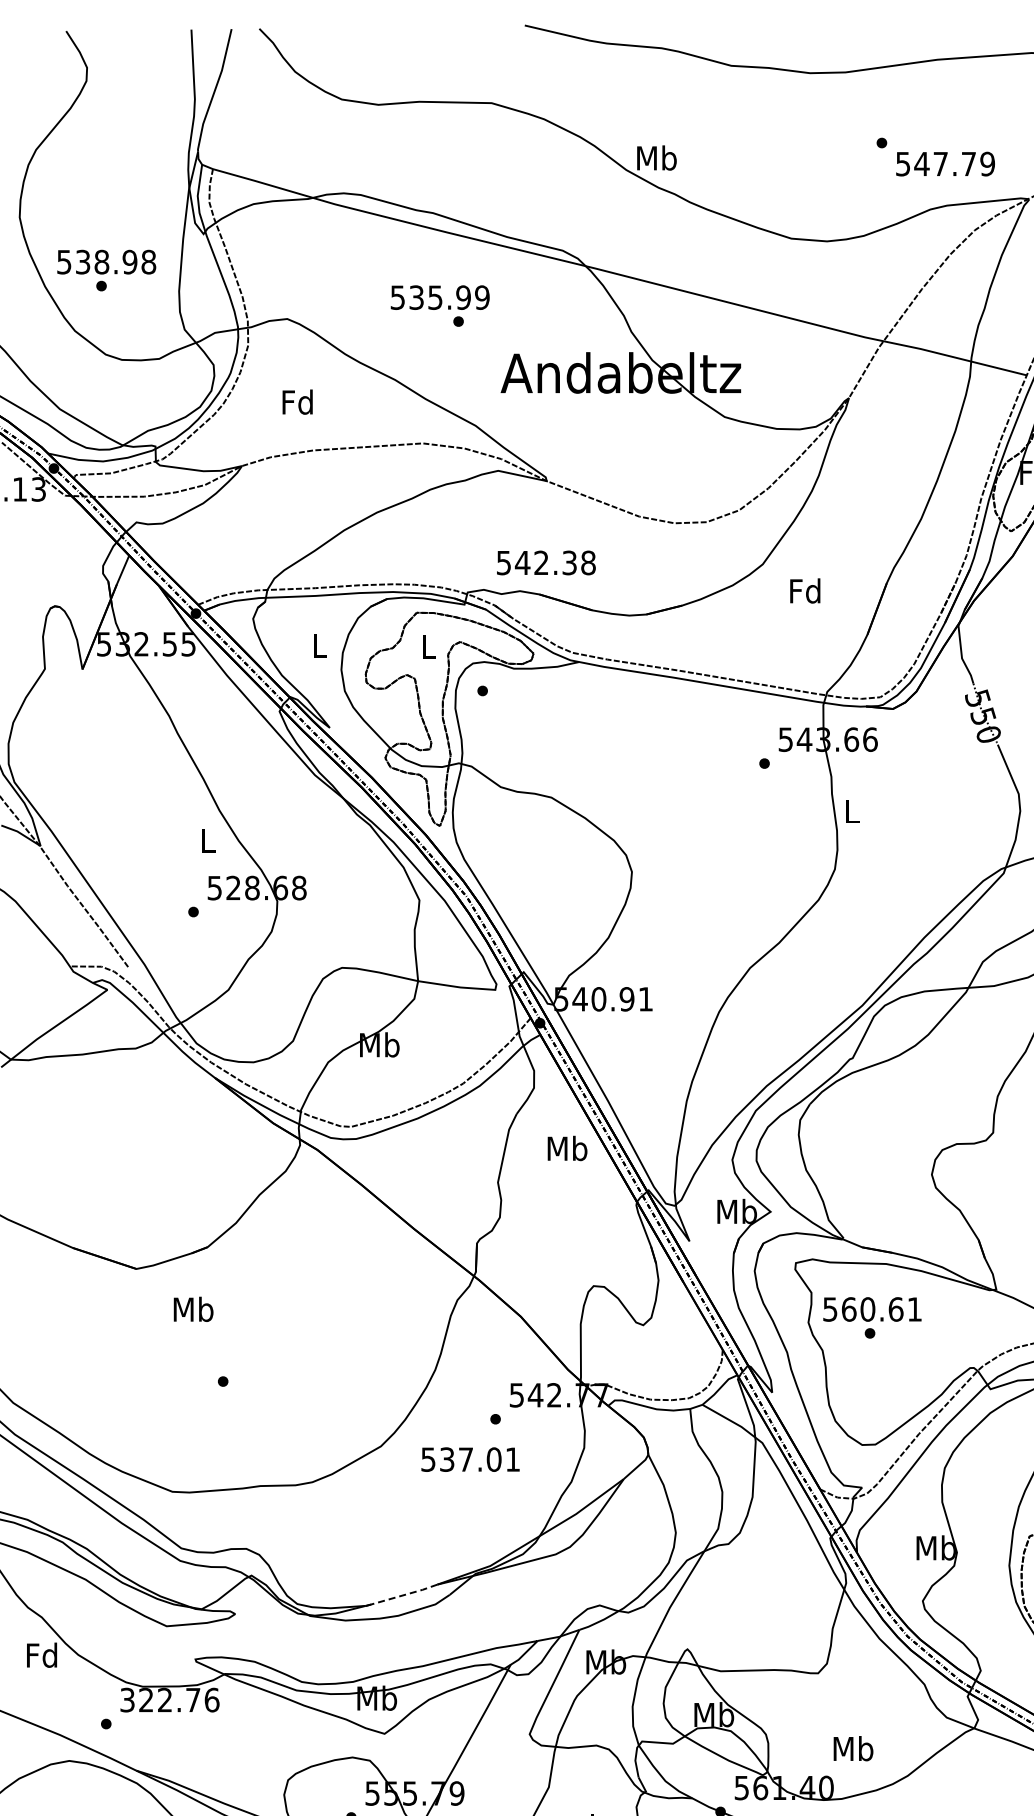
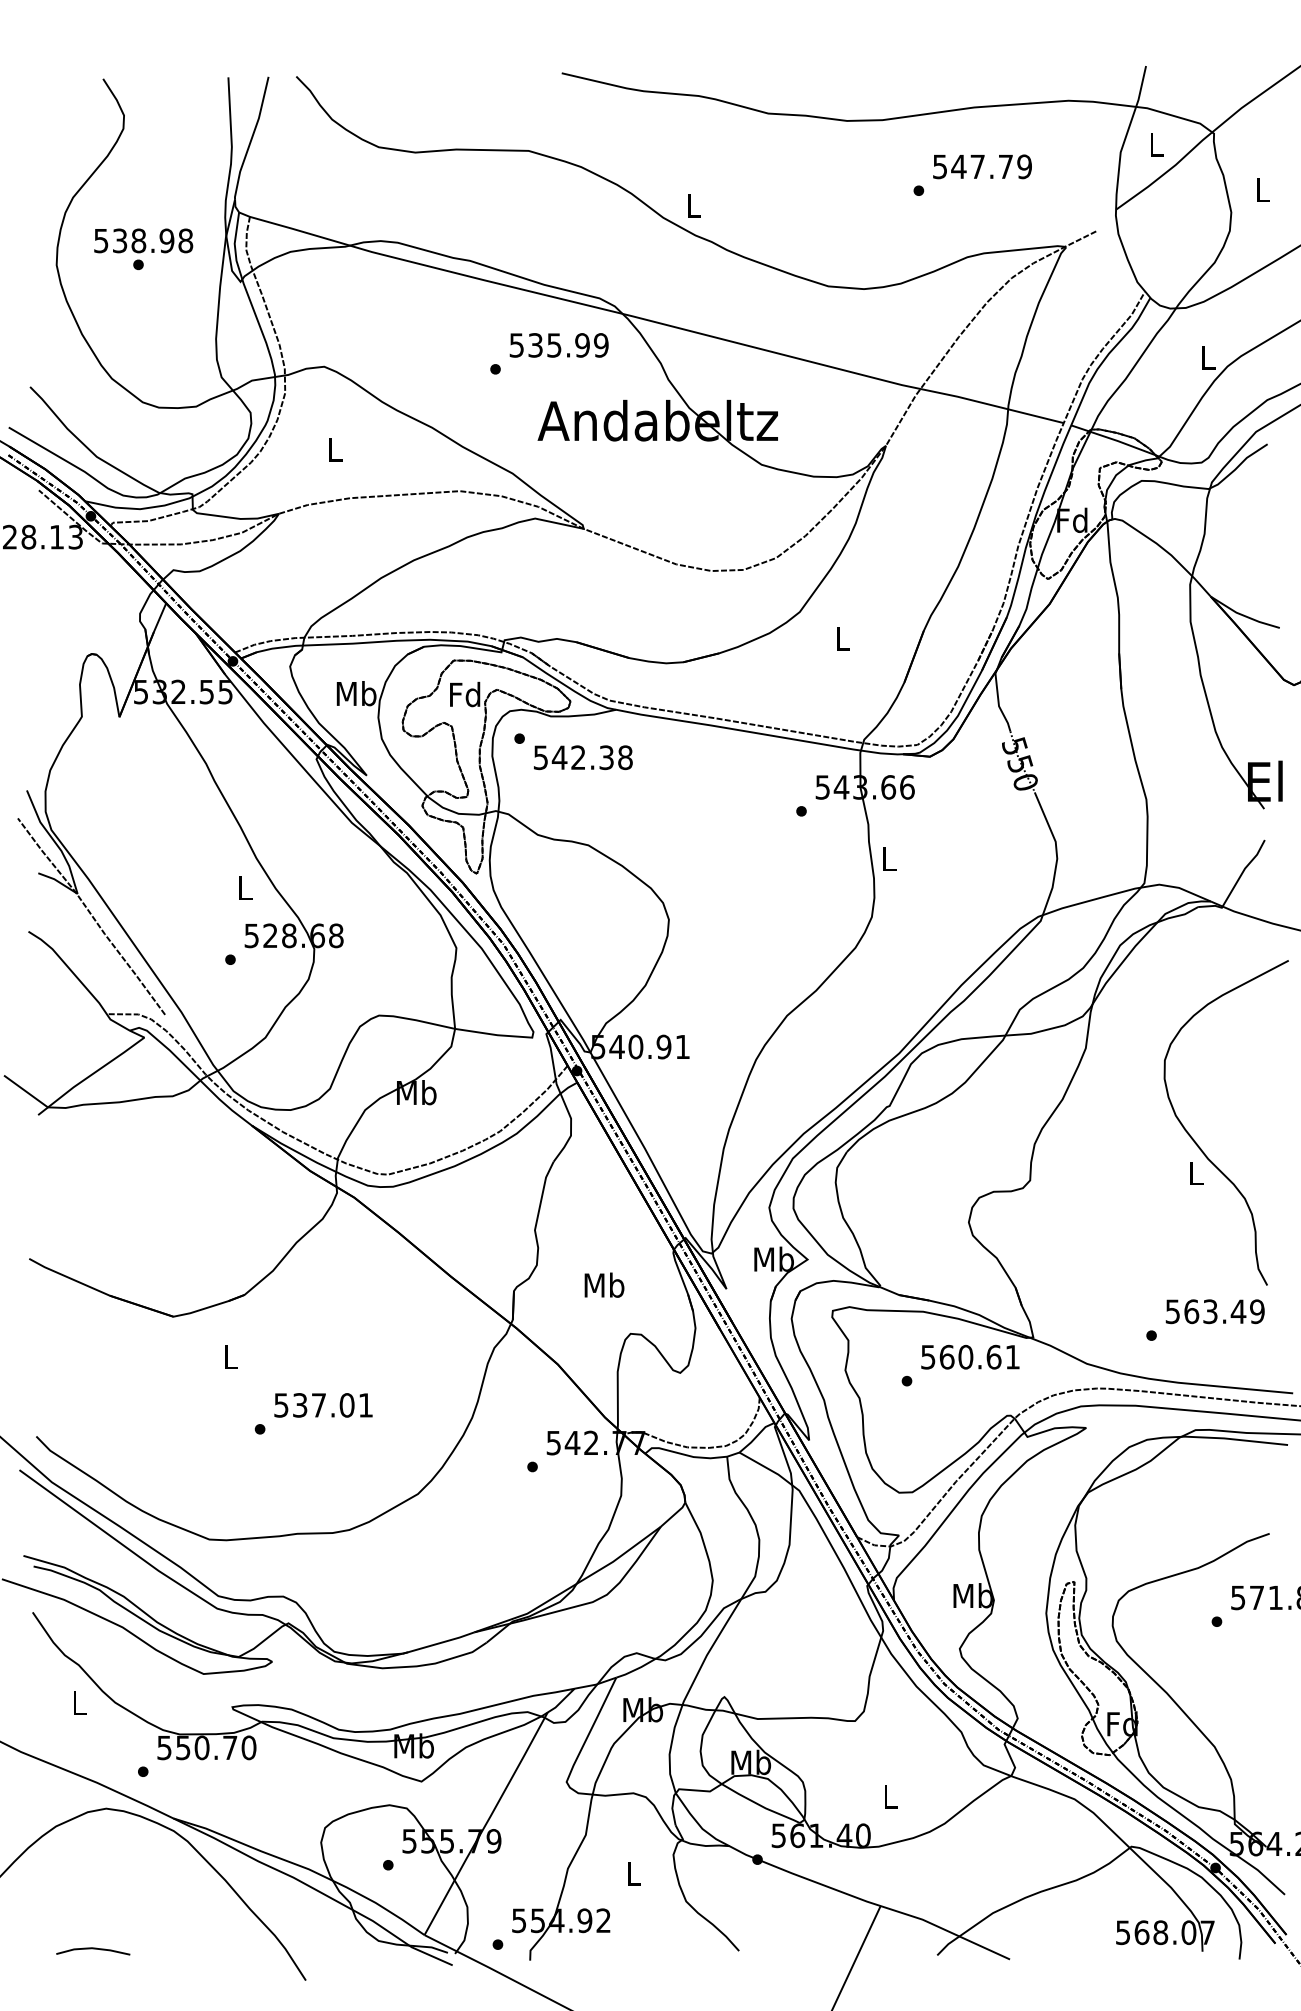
text: (656, 157) -> (693, 205), Mb -> L
text: (945, 163) -> (982, 166), moved
text: (106, 269) -> (143, 248), moved
text: (439, 297) -> (558, 345), moved
text: (297, 401) -> (334, 449), Fd -> L
text: (546, 562) -> (583, 757), moved
text: (805, 590) -> (842, 638), Fd -> L
text: (319, 645) -> (356, 693), L -> Mb
text: (428, 646) -> (465, 694), L -> Fd
text: (567, 1147) -> (604, 1284), moved
text: (193, 1308) -> (230, 1356), Mb -> L
text: (872, 1308) -> (970, 1356), moved
text: (470, 1459) -> (323, 1405), moved
line: (404, 1594) -> (441, 1642), dashed -> solid
text: (41, 1654) -> (78, 1702), Fd -> L
text: (170, 1699) -> (207, 1747), 322.76 -> 550.70
text: (853, 1748) -> (890, 1796), Mb -> L

